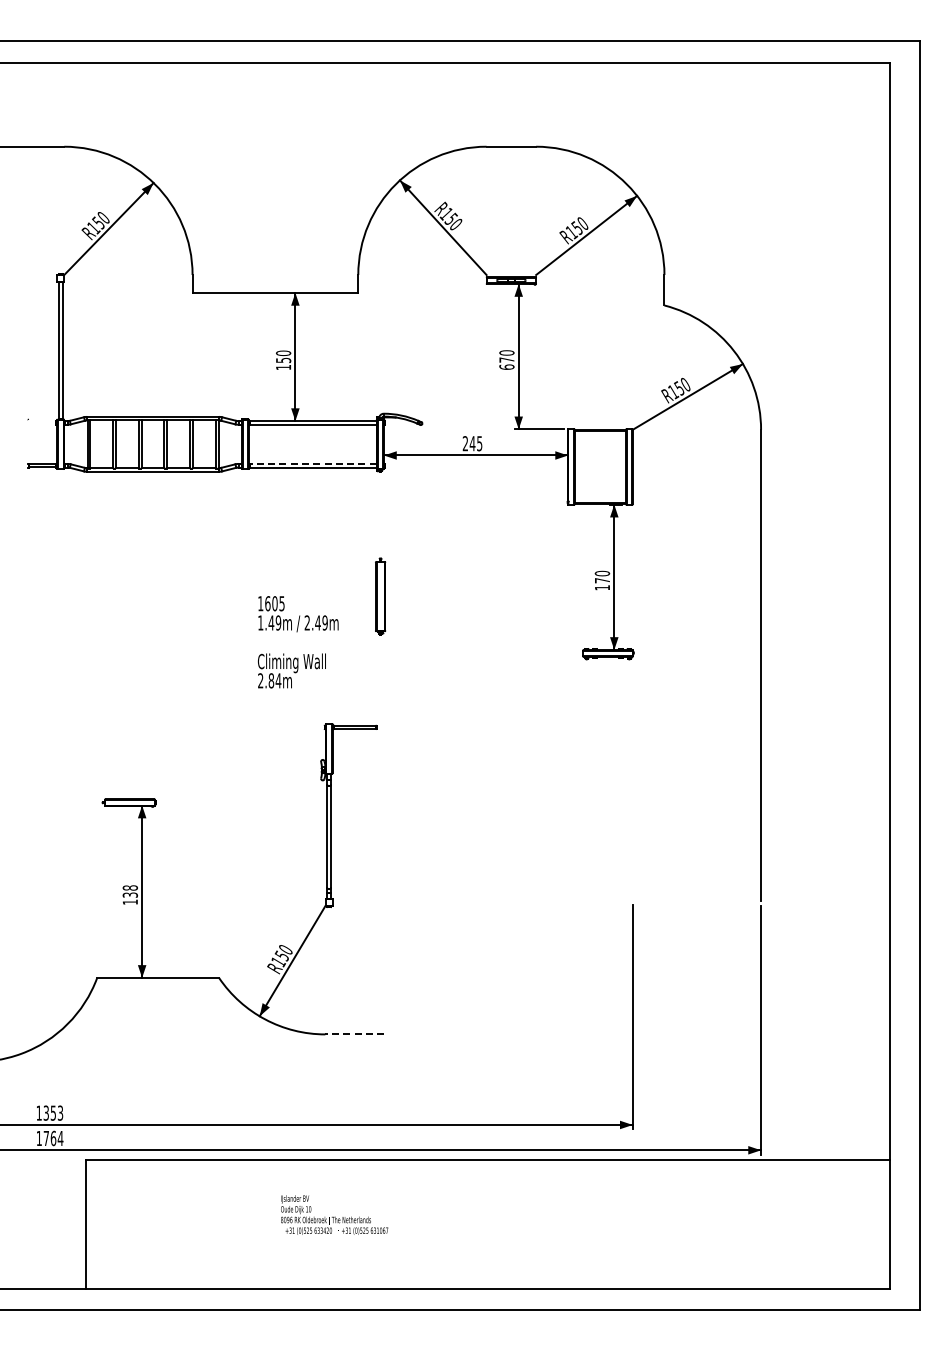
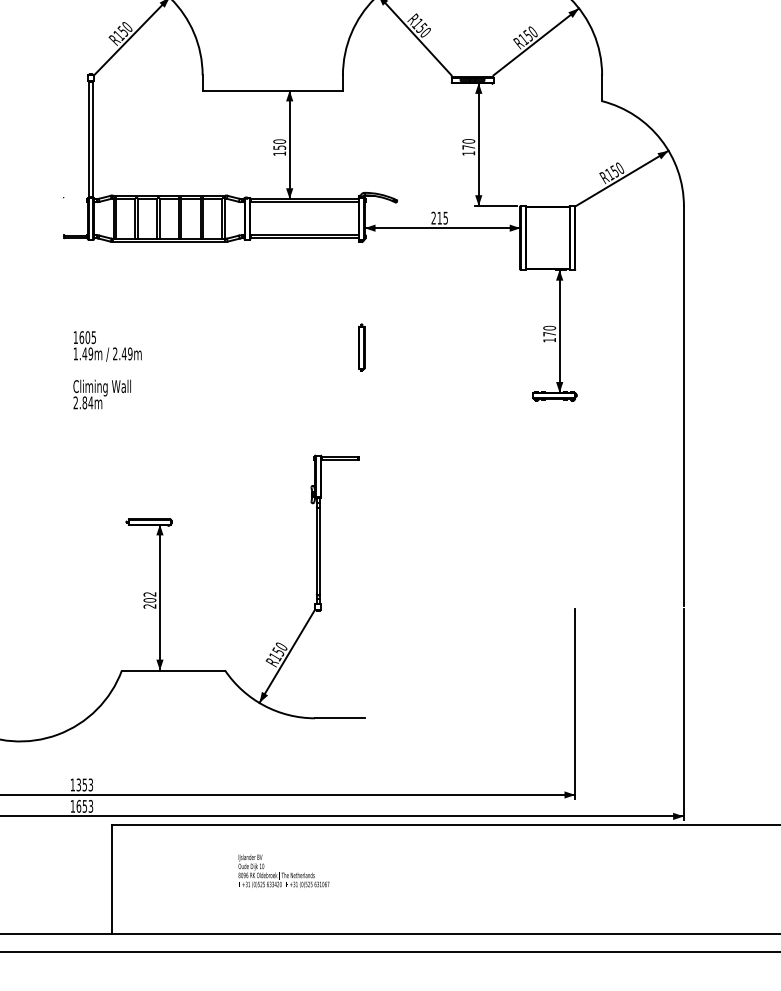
text: (506, 366) -> (468, 152), 670 -> 170
text: (472, 443) -> (439, 218), 245 -> 215
line: (312, 463) -> (304, 234), dashed -> solid
part: (380, 596) -> (361, 347), size x0.71
text: (298, 642) -> (107, 370), moved
text: (129, 894) -> (149, 599), 138 -> 202
line: (354, 1034) -> (339, 718), dashed -> solid
text: (53, 1138) -> (84, 806), 1764 -> 1653
text: (334, 1214) -> (283, 870), moved

